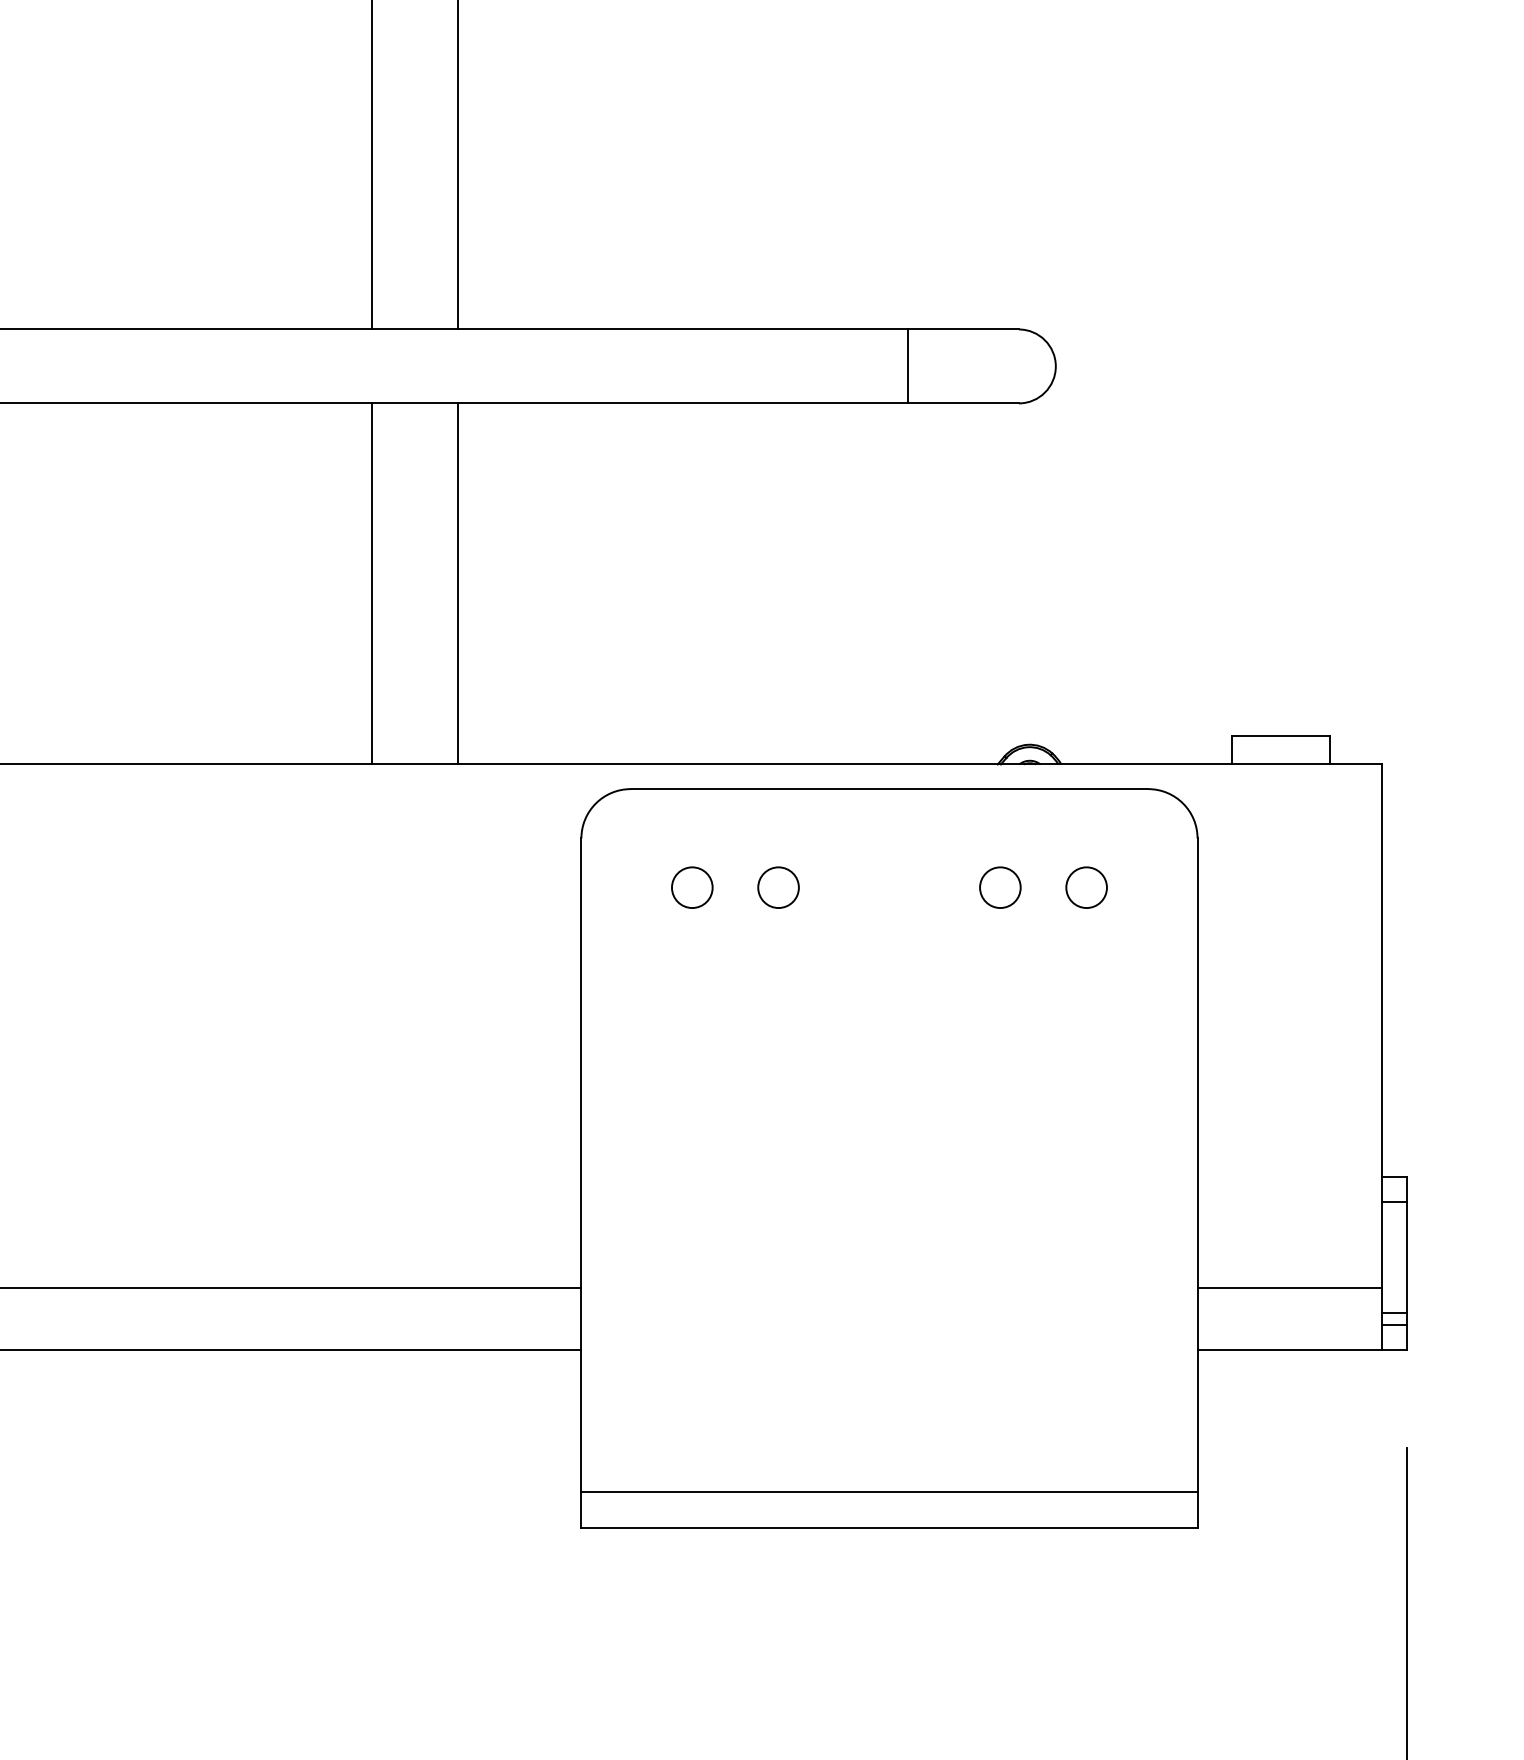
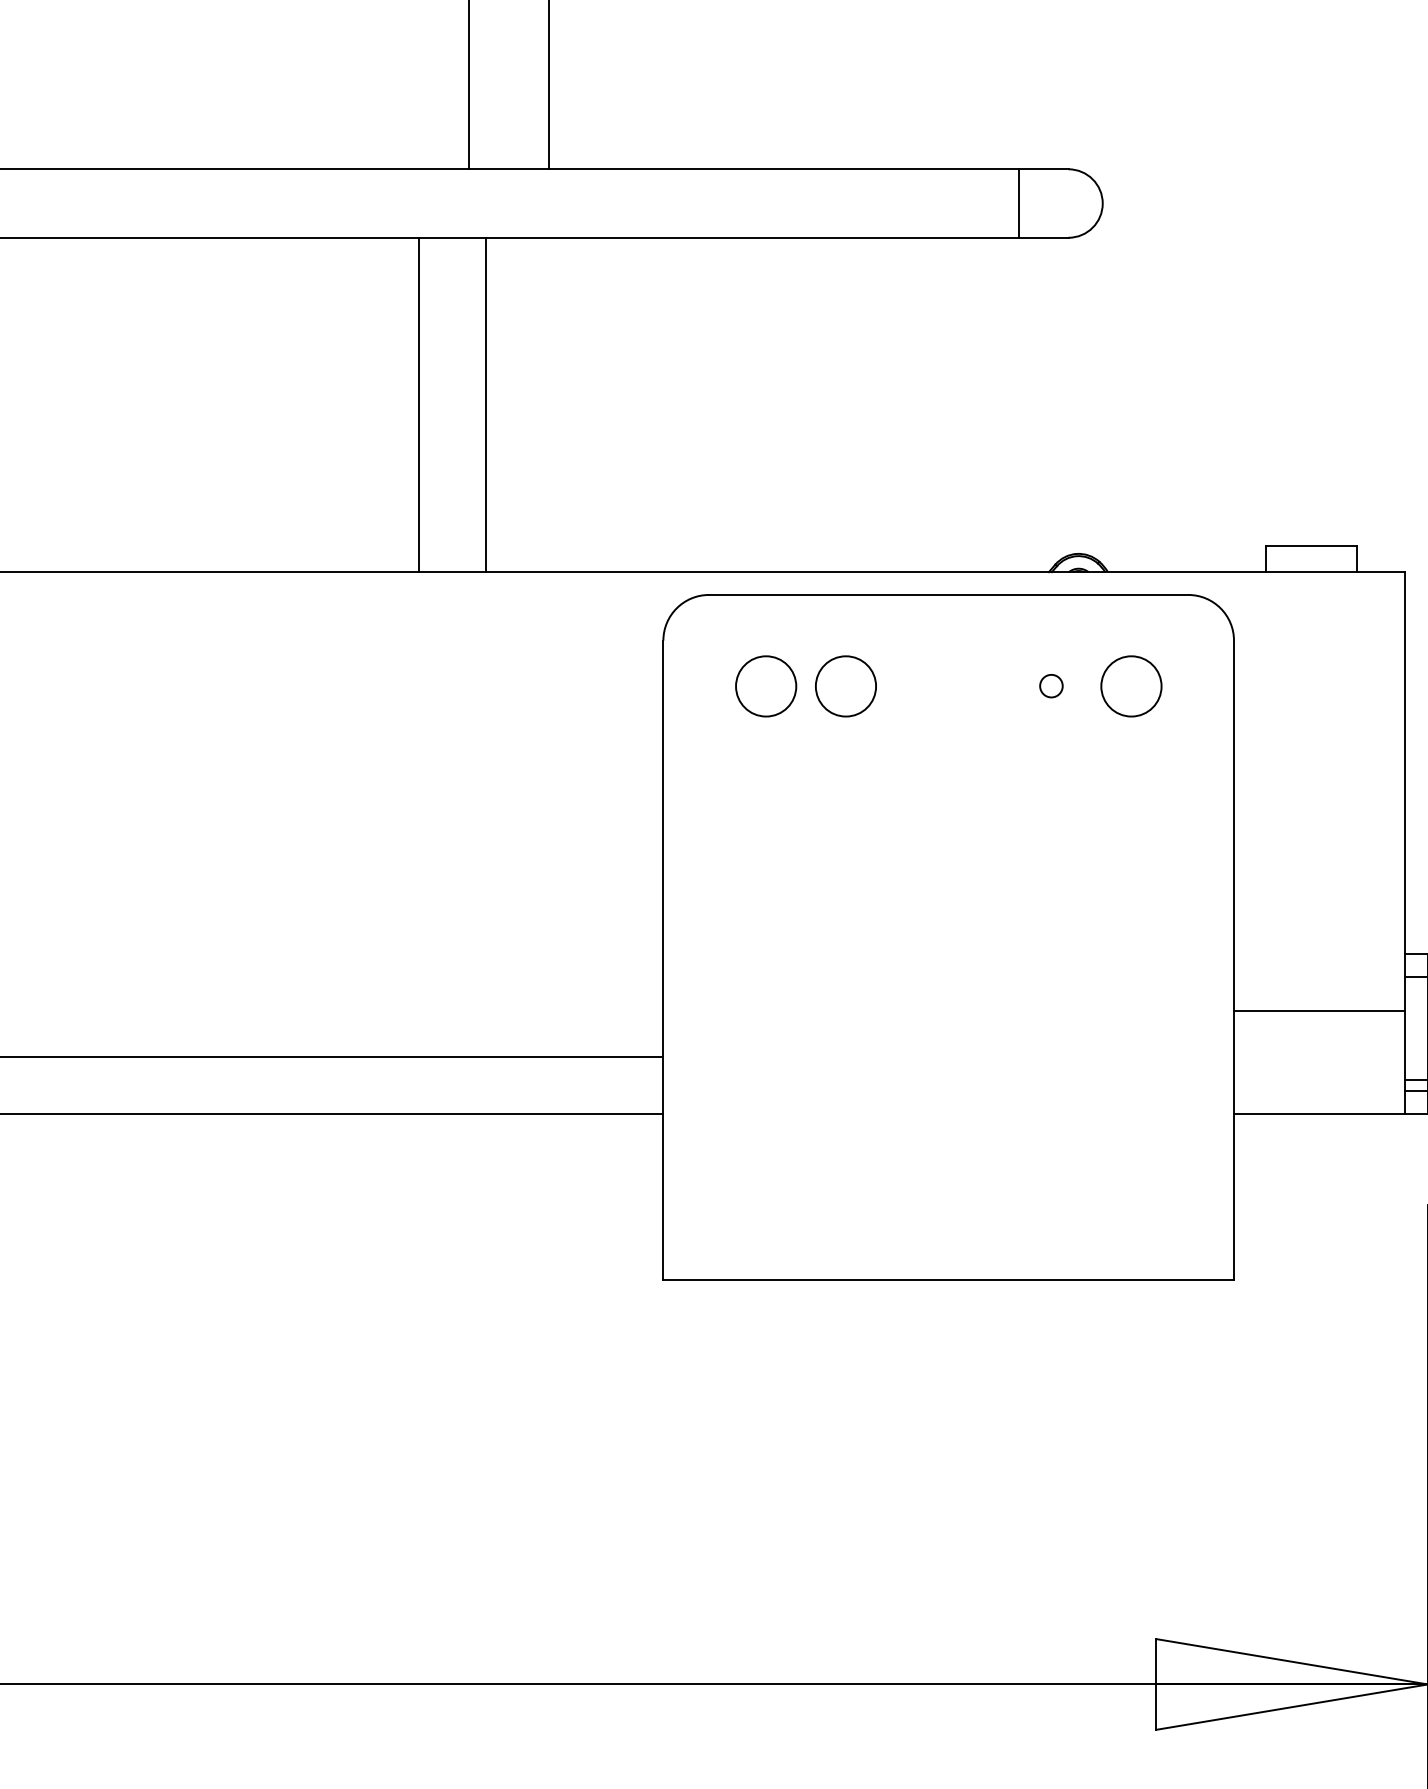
line: (907, 366) -> (1018, 203), moved
line: (372, 583) -> (419, 404), moved
line: (458, 583) -> (486, 404), moved
circle: (691, 886) -> (765, 685), size x1.6
circle: (778, 886) -> (845, 685), size x1.6
circle: (1000, 886) -> (1051, 685), size x0.6
circle: (1085, 886) -> (1130, 685), size x1.6
line: (1289, 1288) -> (1319, 1011), moved
line: (889, 1491) -> (948, 1245), removed

